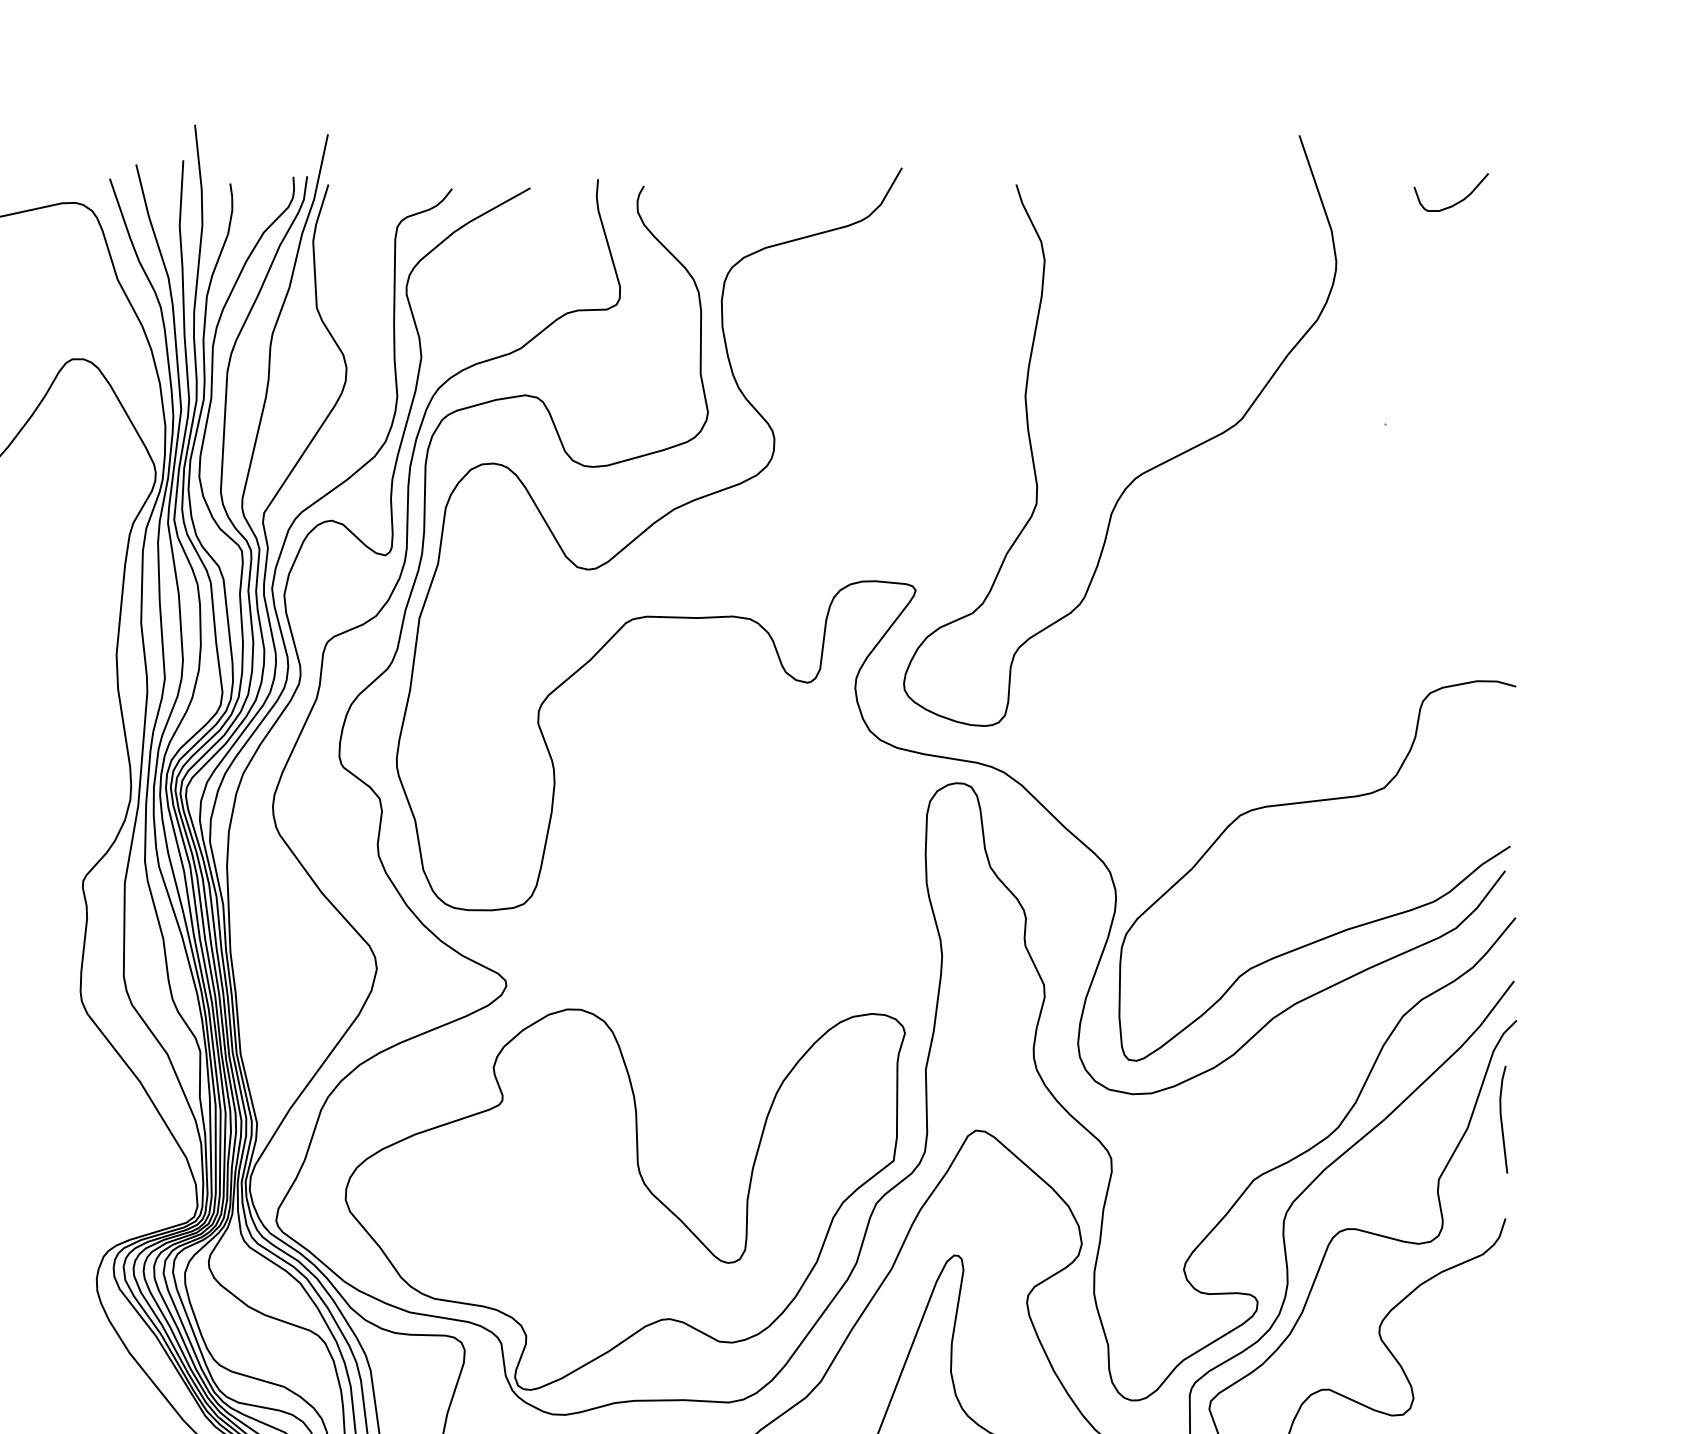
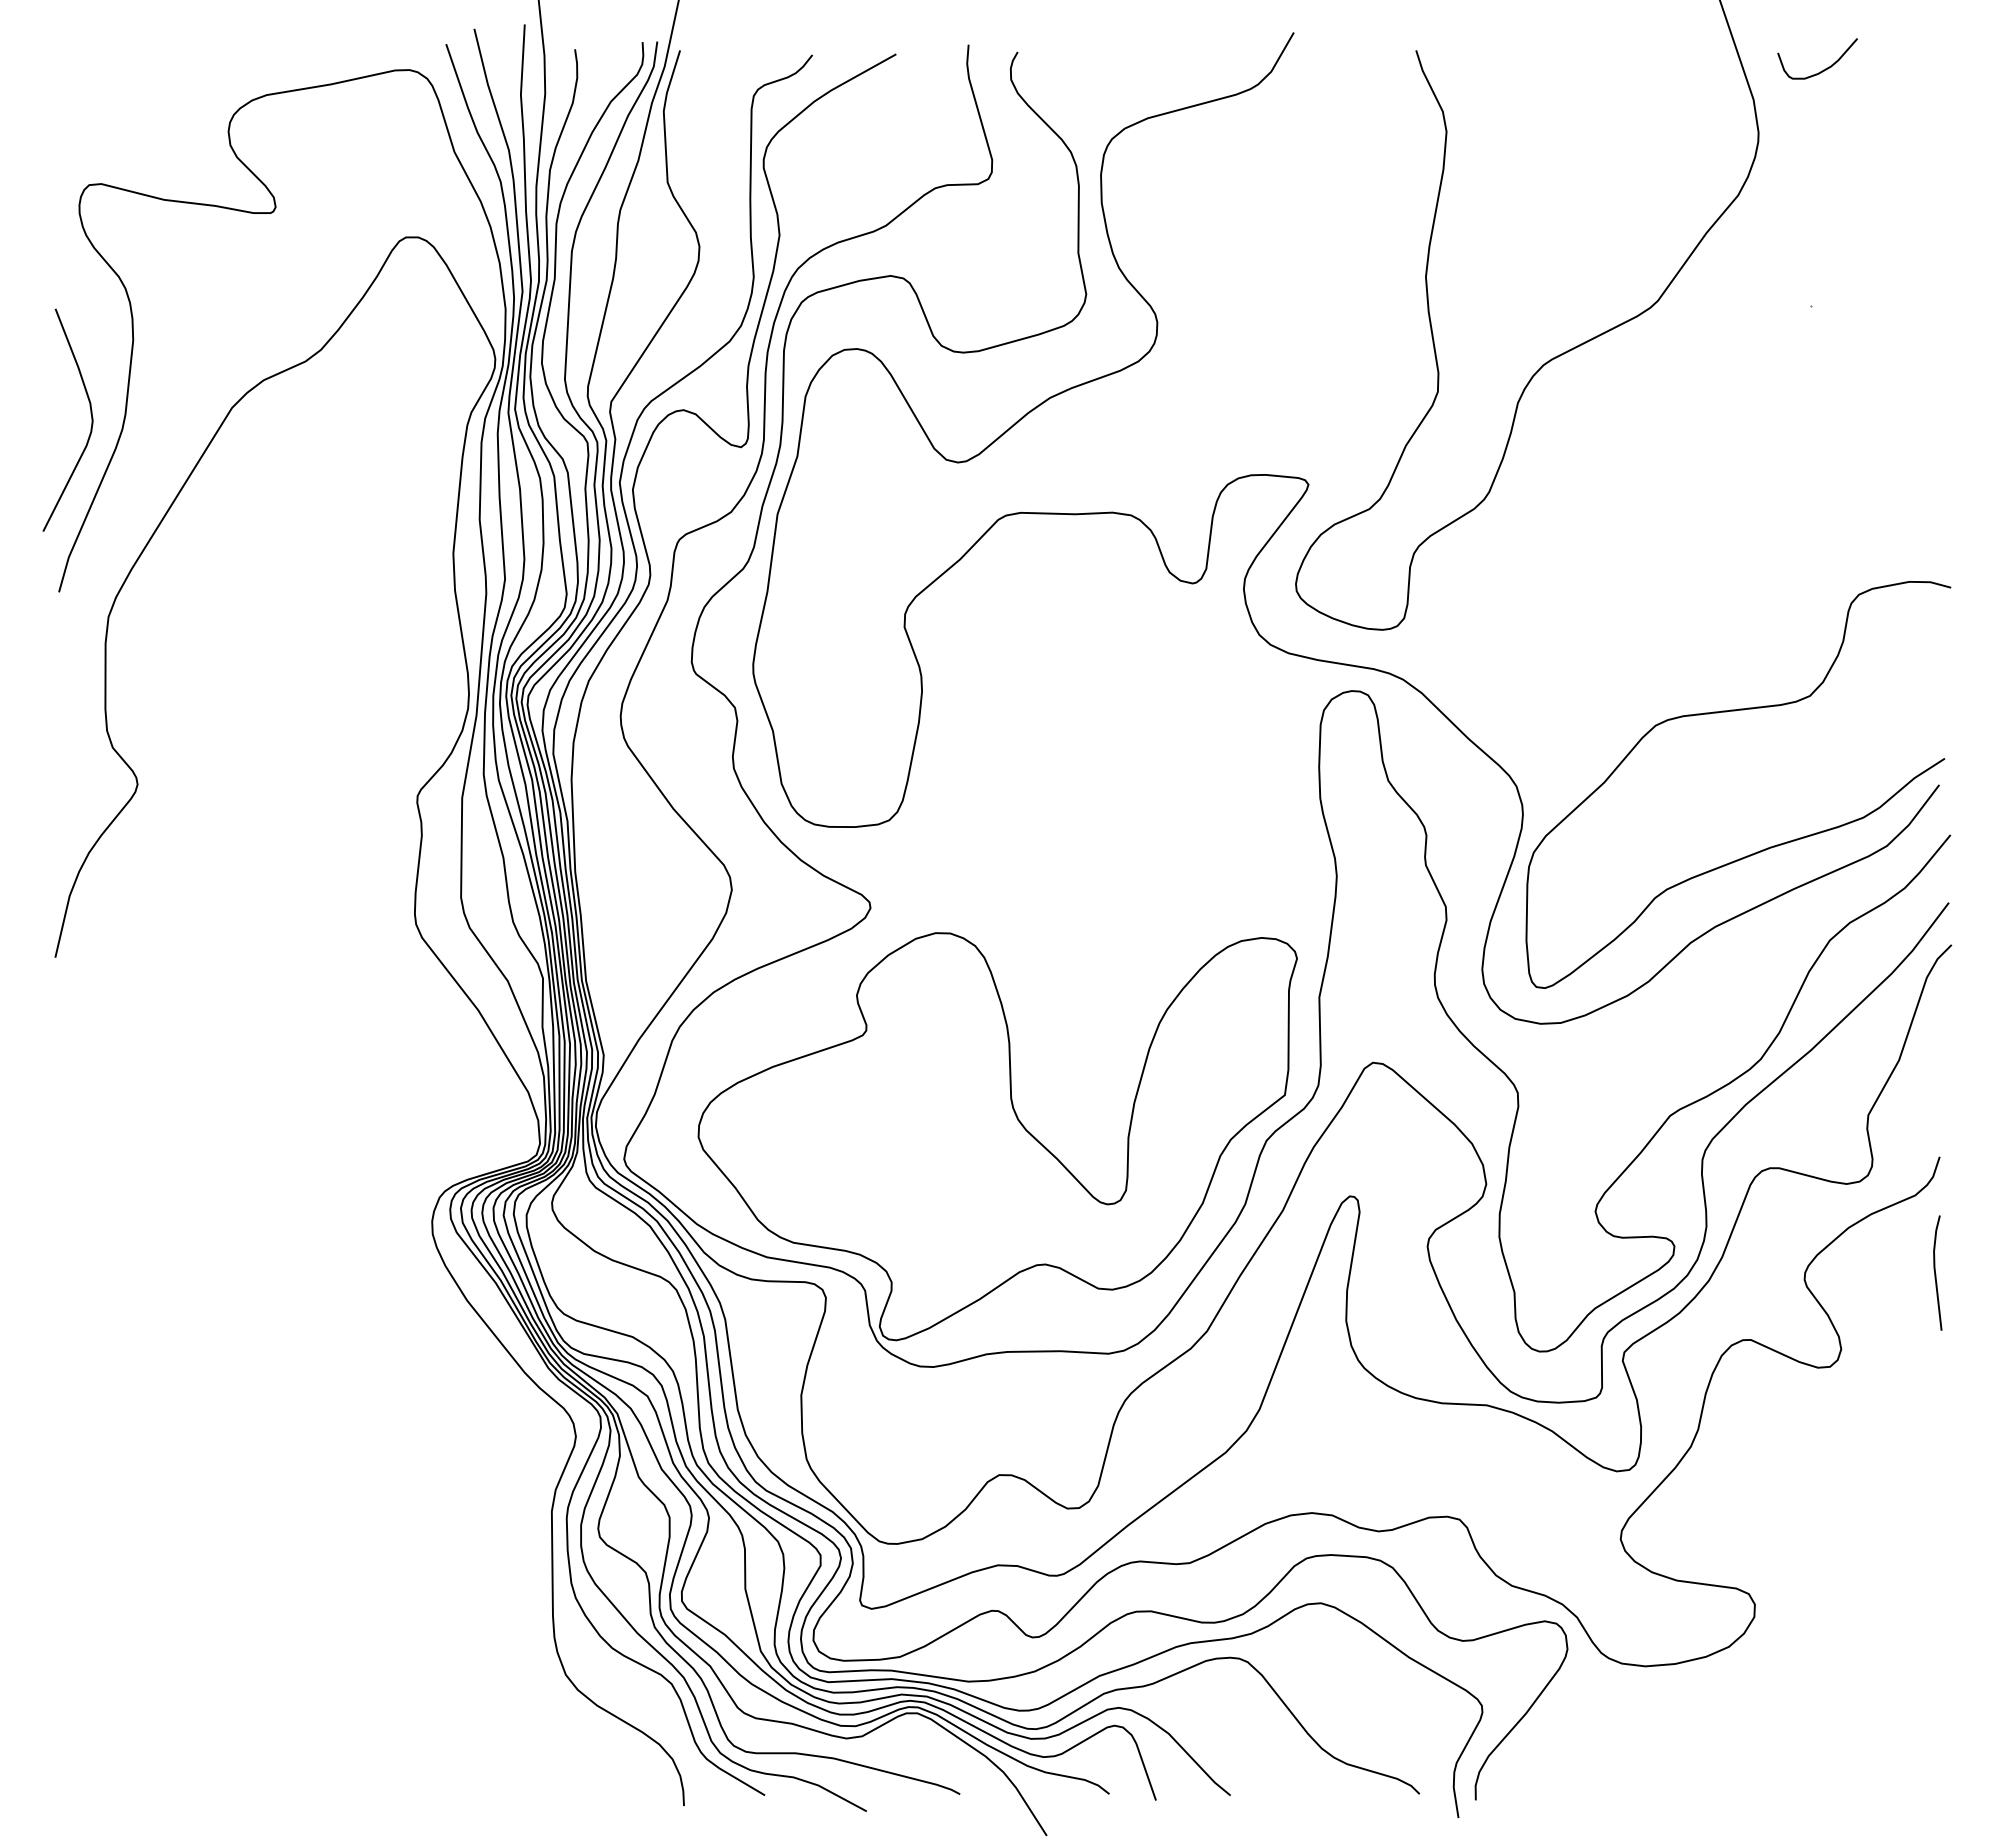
curve: (1456, 202) -> (1823, 69), moved
line: (1502, 1120) -> (1936, 1273), moved

